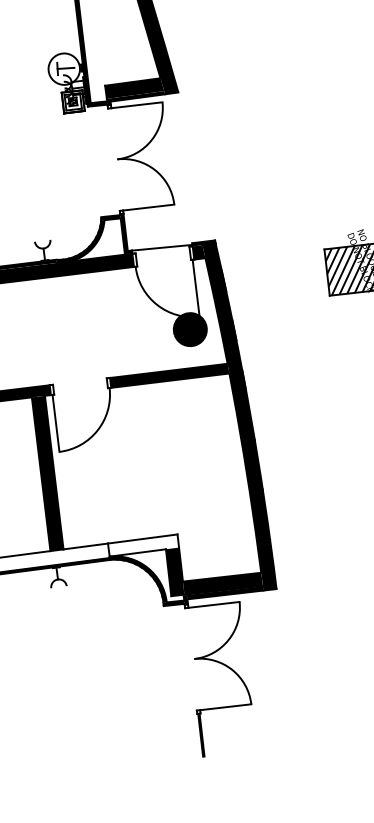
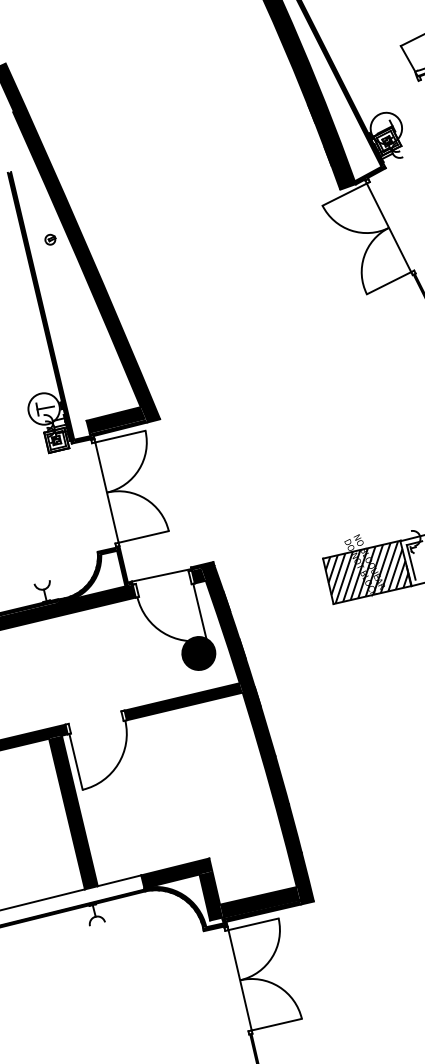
line: (116, 159) -> (106, 492), added
fill: (143, 545) -> (176, 873), added
line: (193, 659) -> (239, 980), added

